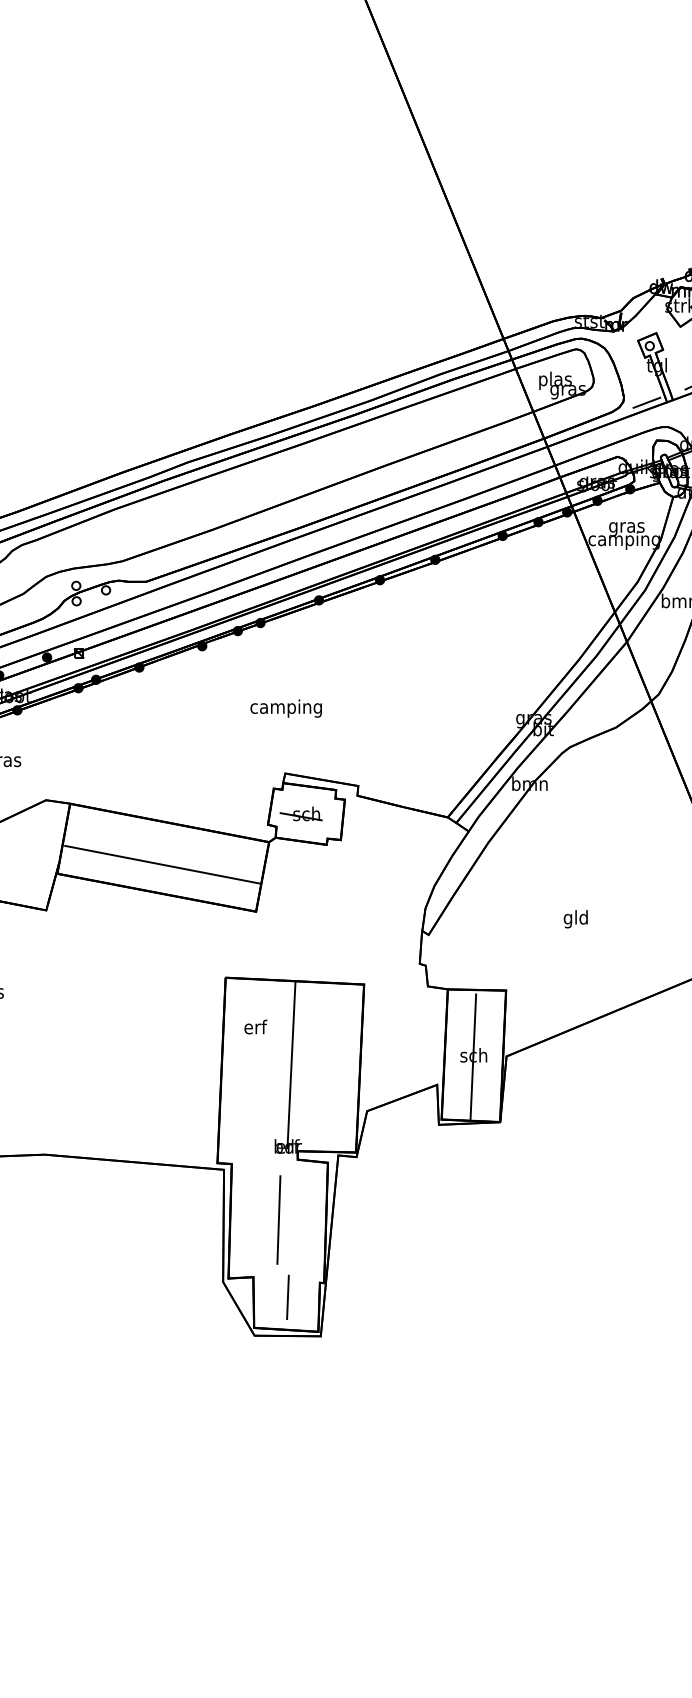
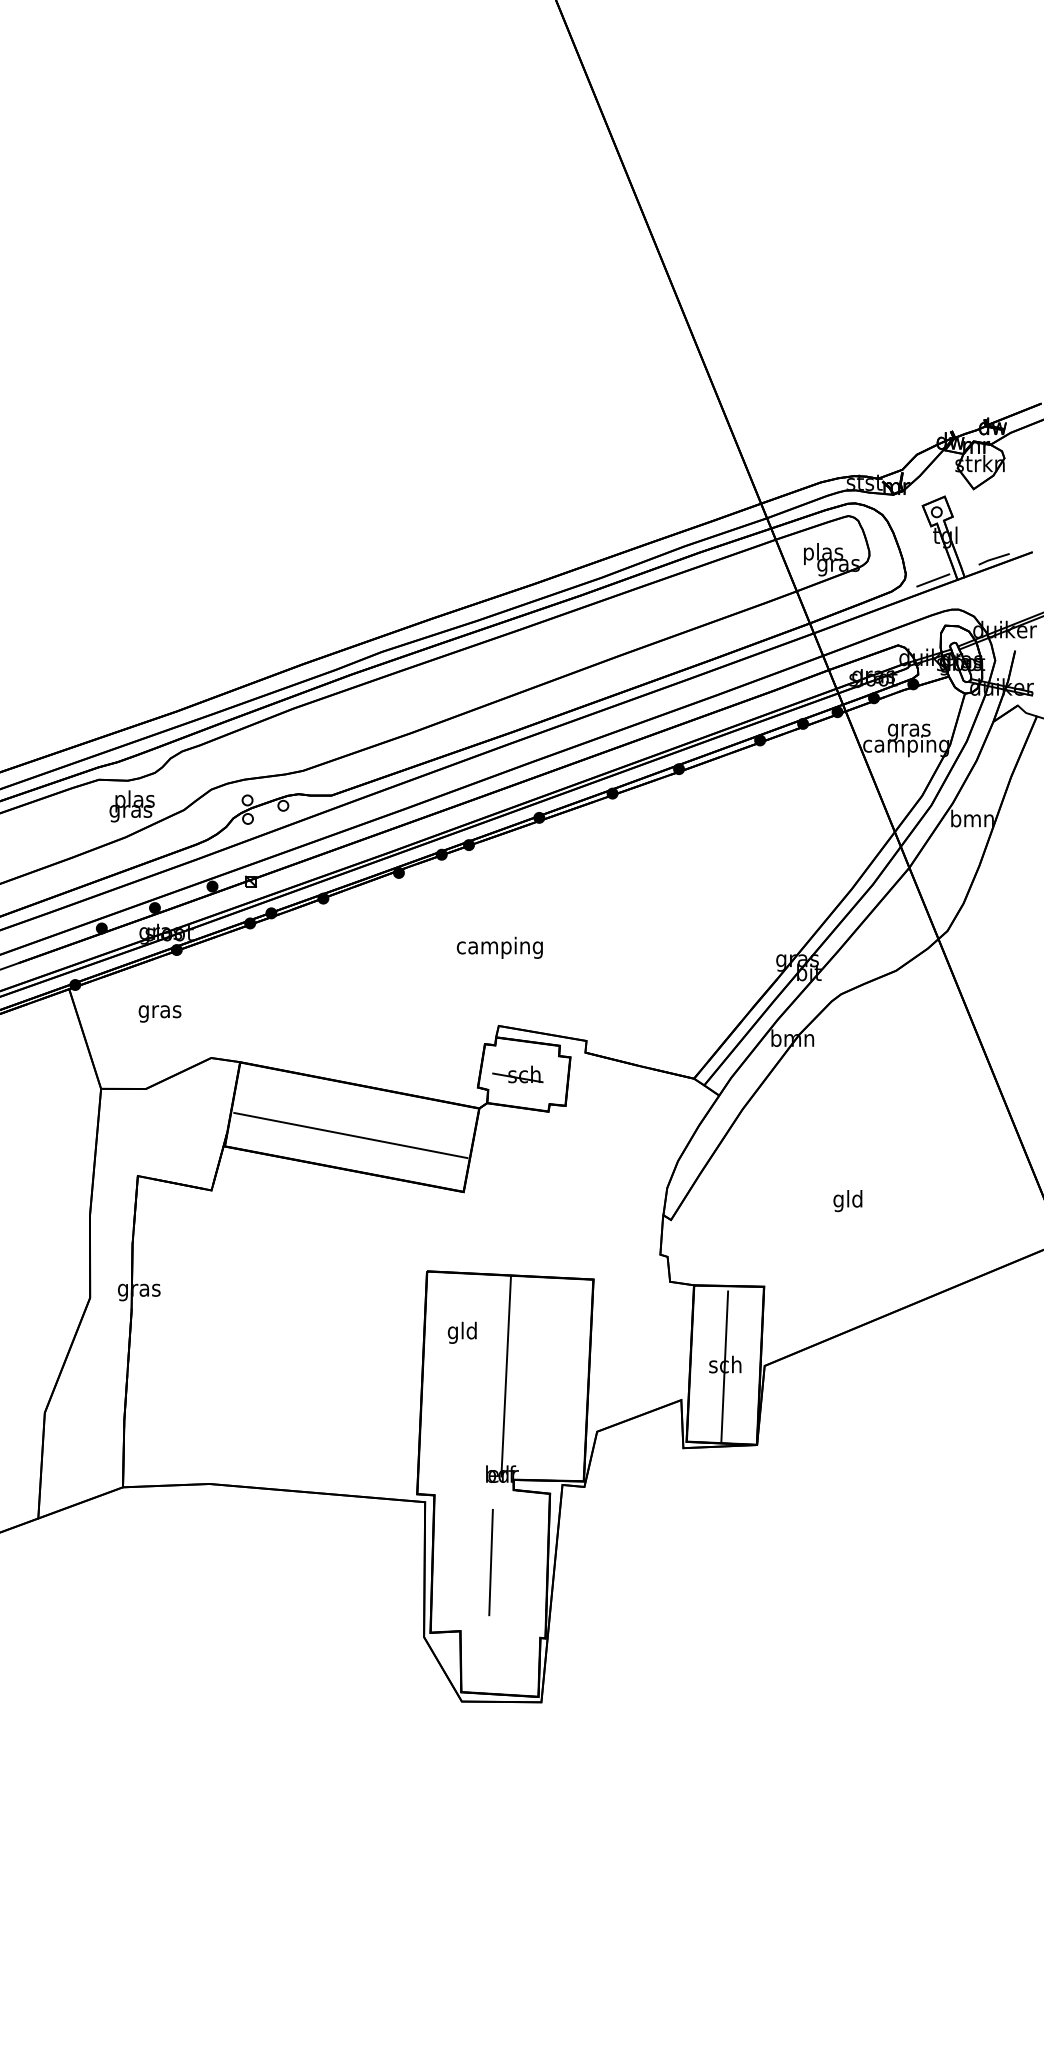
text: (255, 1028) -> (462, 1332), erf -> gld
line: (287, 1297) -> (501, 1655), removed

